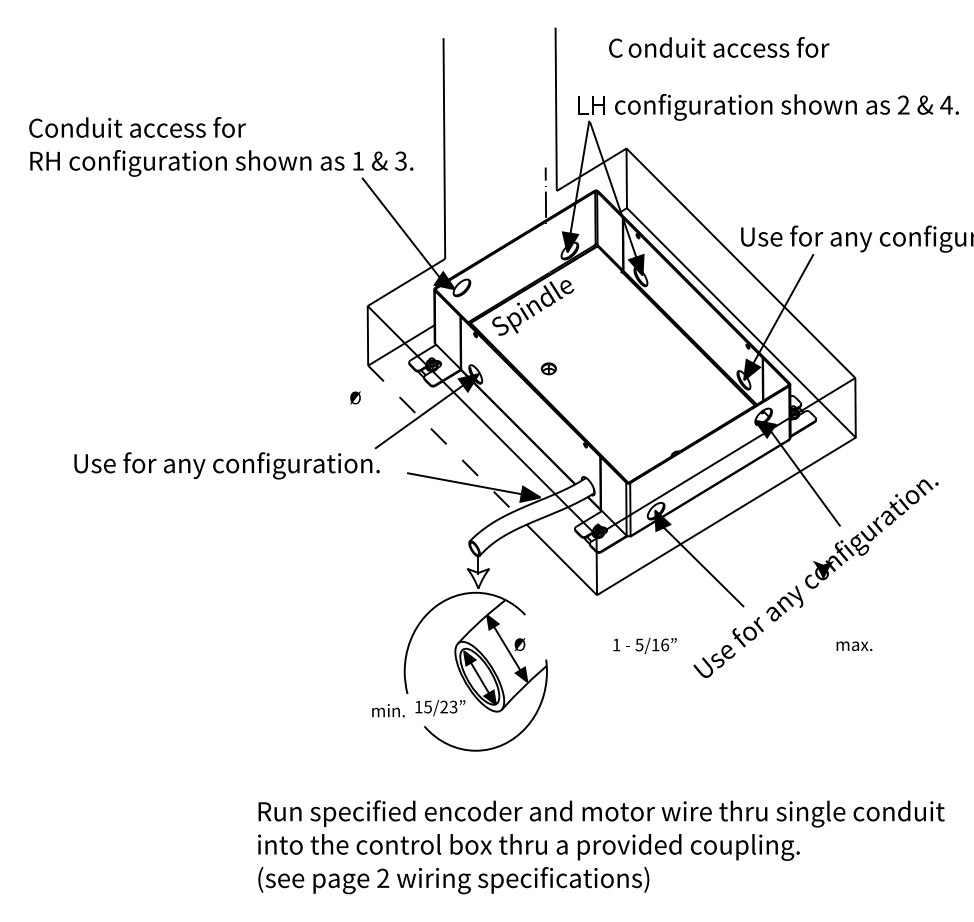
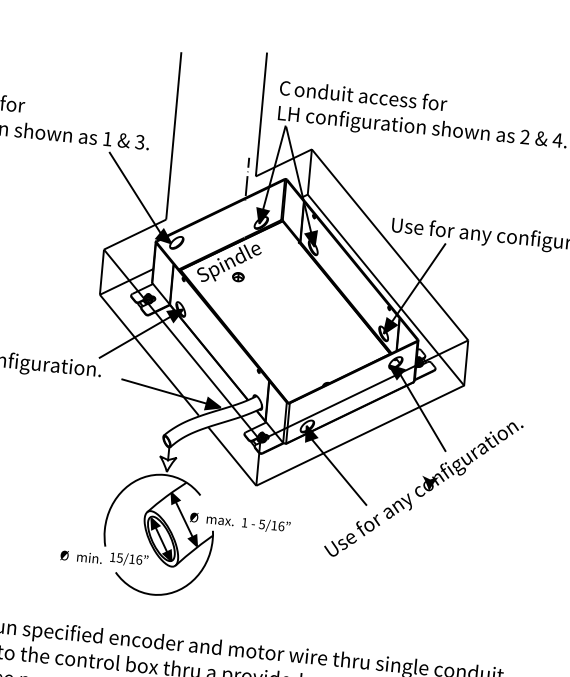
text: (719, 47) -> (363, 95), moved
part: (548, 368) -> (238, 276), moved
text: (355, 397) -> (64, 555), moved
line: (440, 438) -> (149, 355), dashed -> solid
text: (644, 645) -> (265, 525), moved
text: (854, 645) -> (220, 520), moved
text: (448, 706) -> (135, 559), 15/23 -> 15/16

